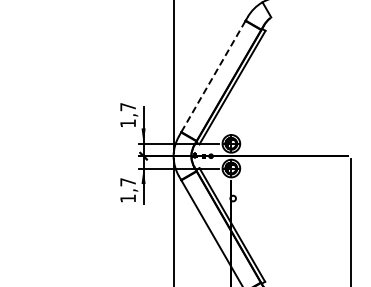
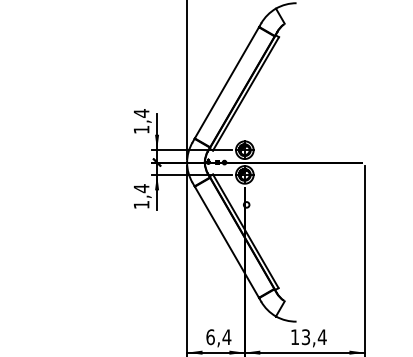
line: (213, 76) -> (226, 82), dashed -> solid
text: (128, 107) -> (141, 113), 1,7 -> 1,4
text: (128, 182) -> (141, 188), 1,7 -> 1,4

